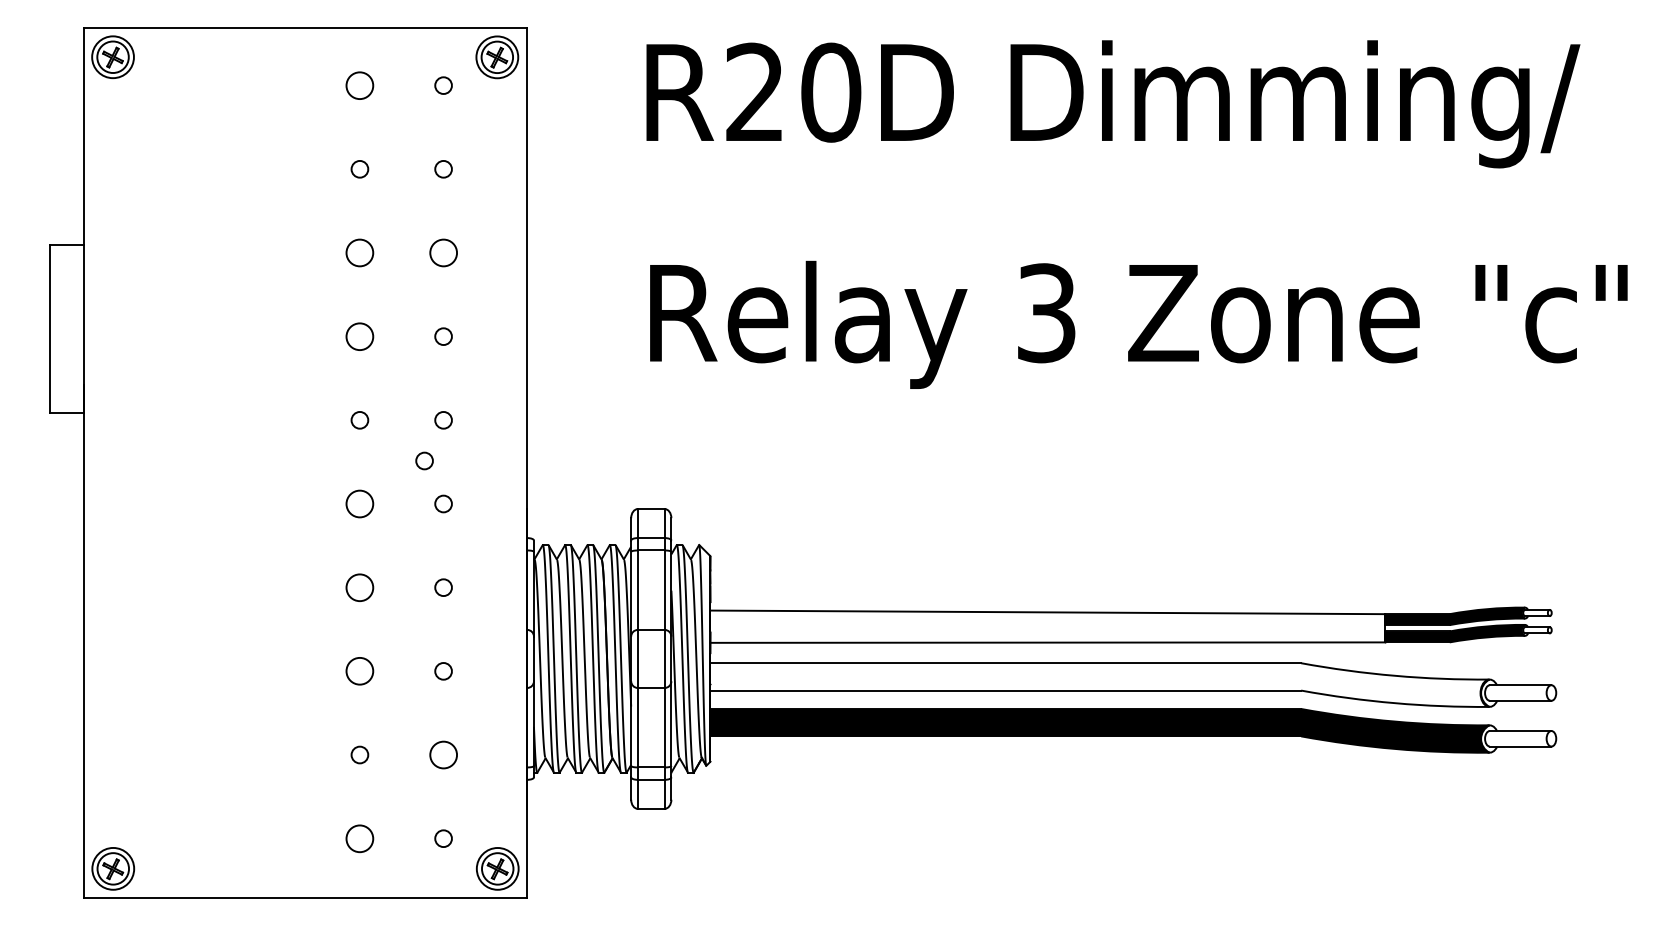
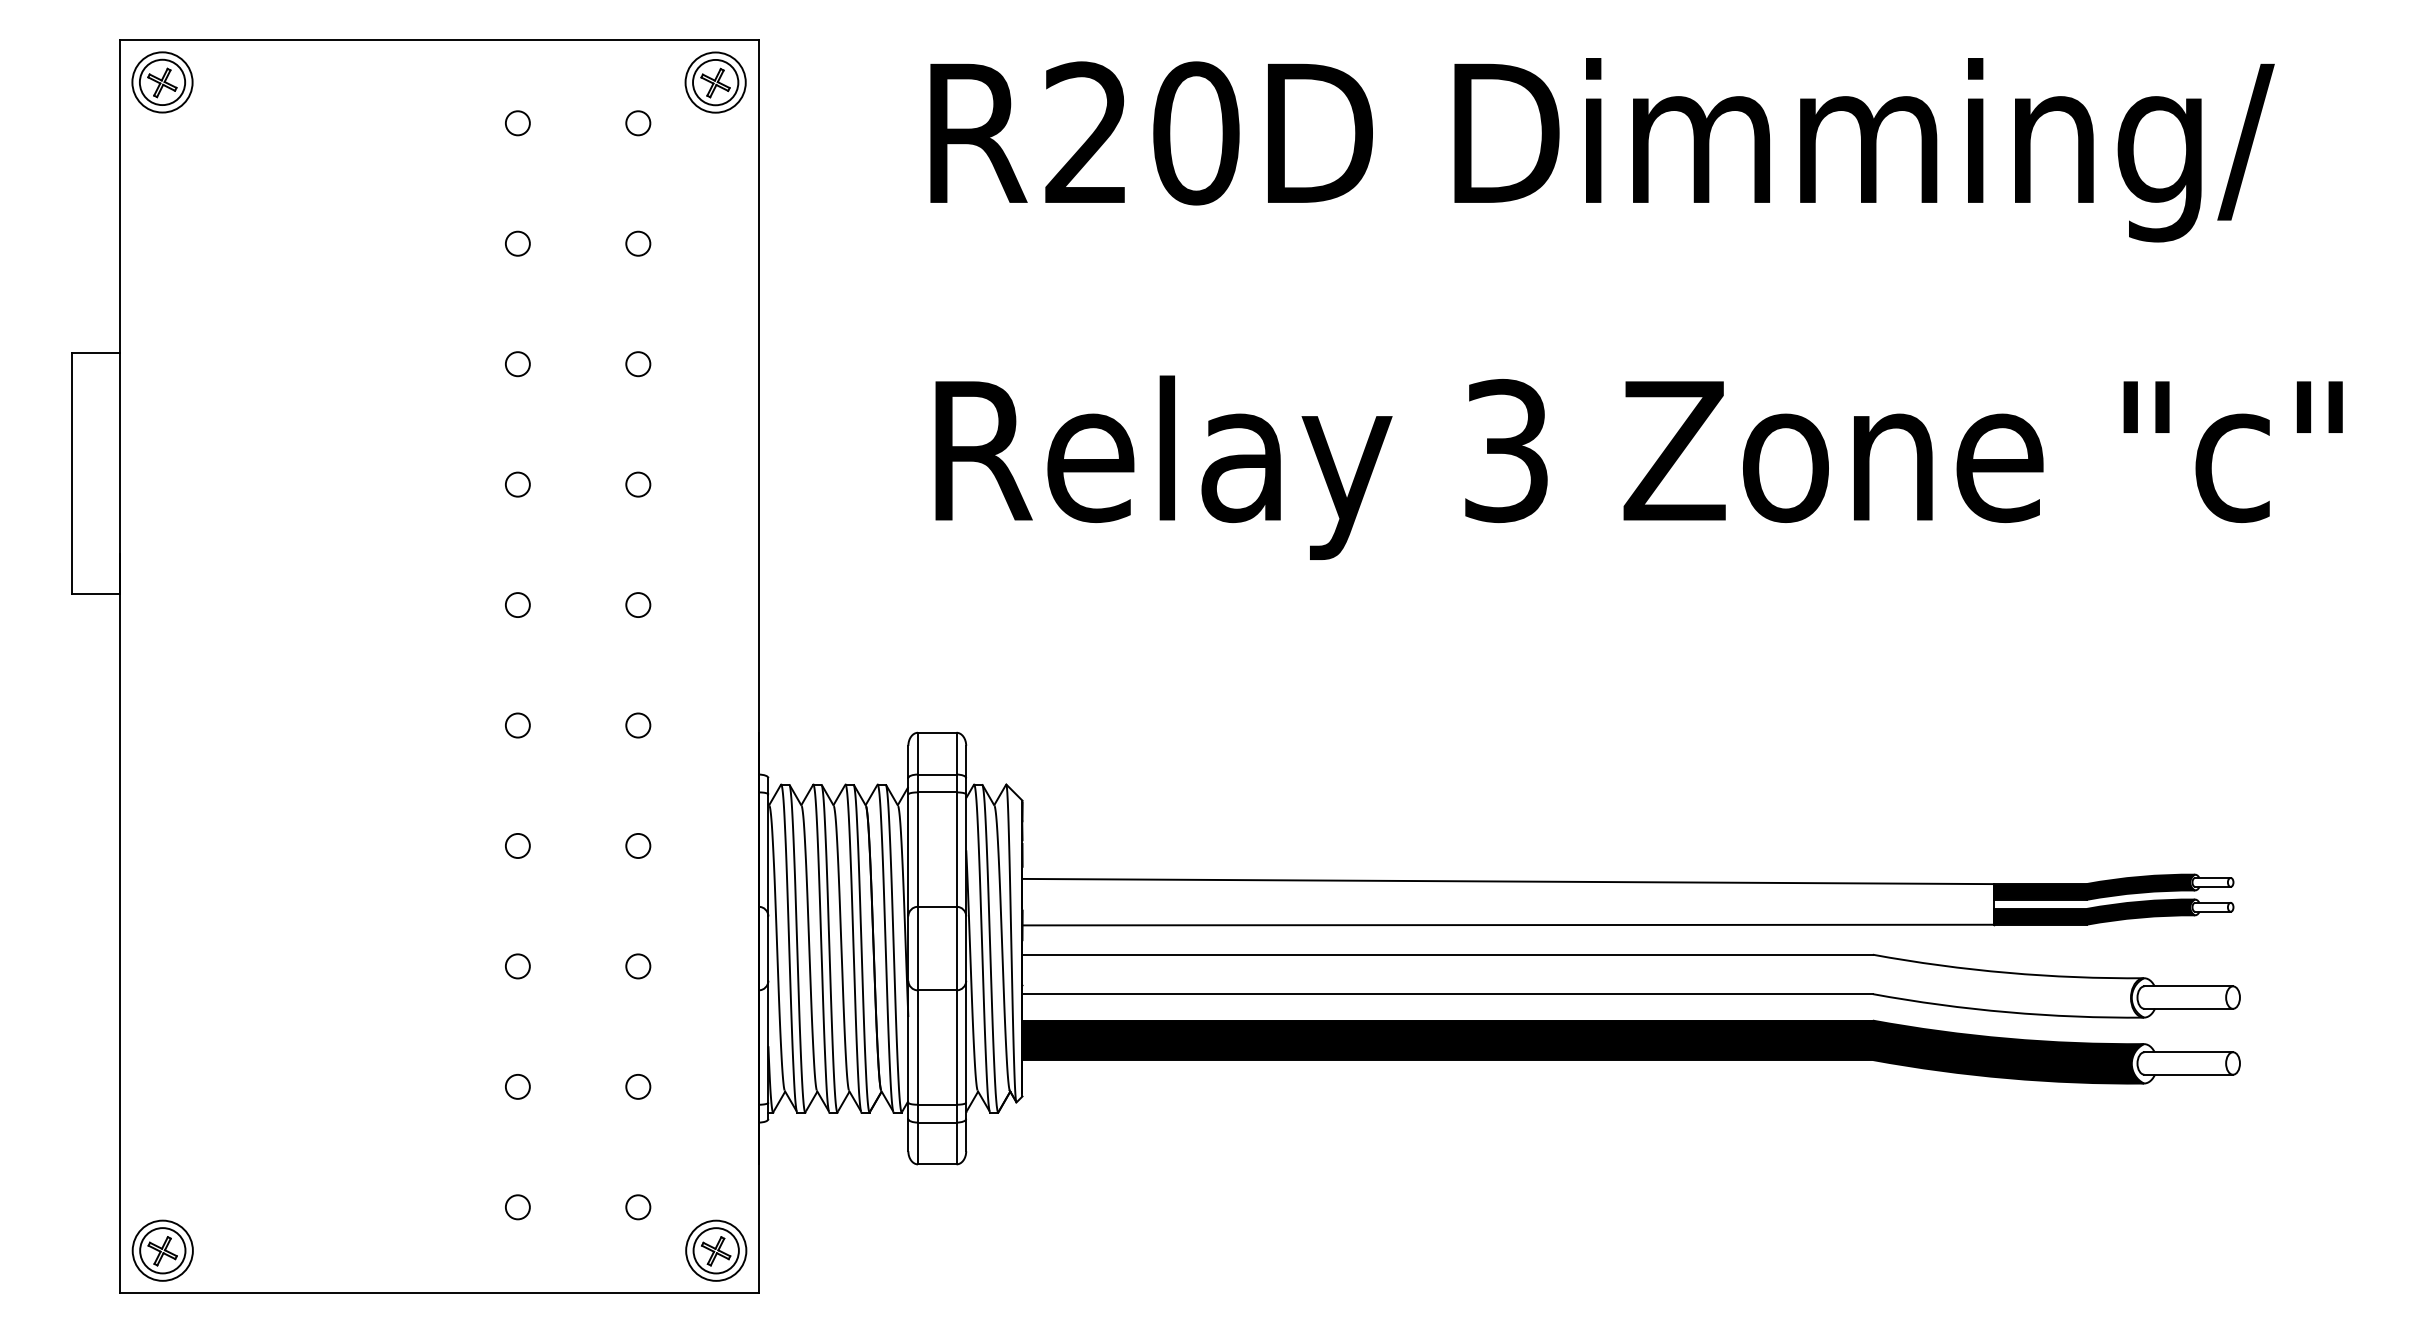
circle: (359, 85) -> (517, 123), size x0.62
circle: (359, 252) -> (517, 363), size x0.62
circle: (443, 252) -> (638, 363), size x0.62
circle: (359, 336) -> (517, 484), size x0.62
circle: (424, 460) -> (610, 662), removed
circle: (359, 503) -> (517, 724), size x0.62
circle: (359, 587) -> (517, 845), size x0.62
circle: (359, 671) -> (517, 966), size x0.62
circle: (443, 754) -> (638, 1086), size x0.62
circle: (359, 838) -> (517, 1207), size x0.62

